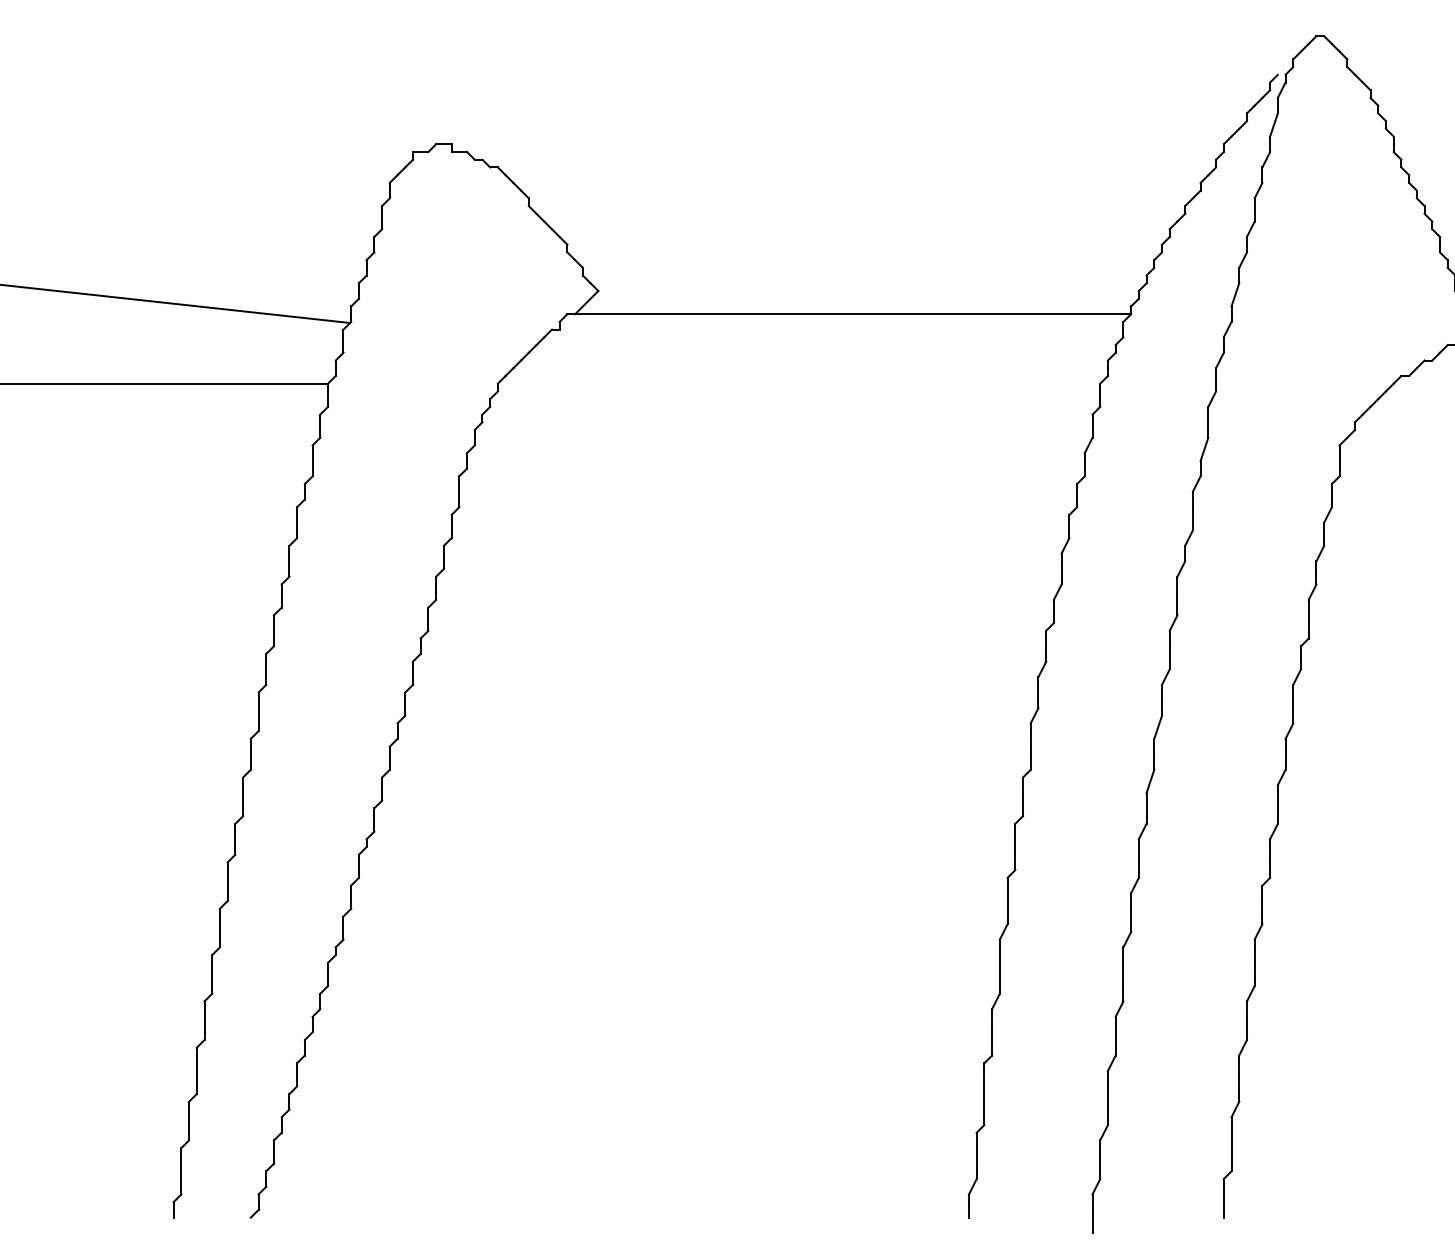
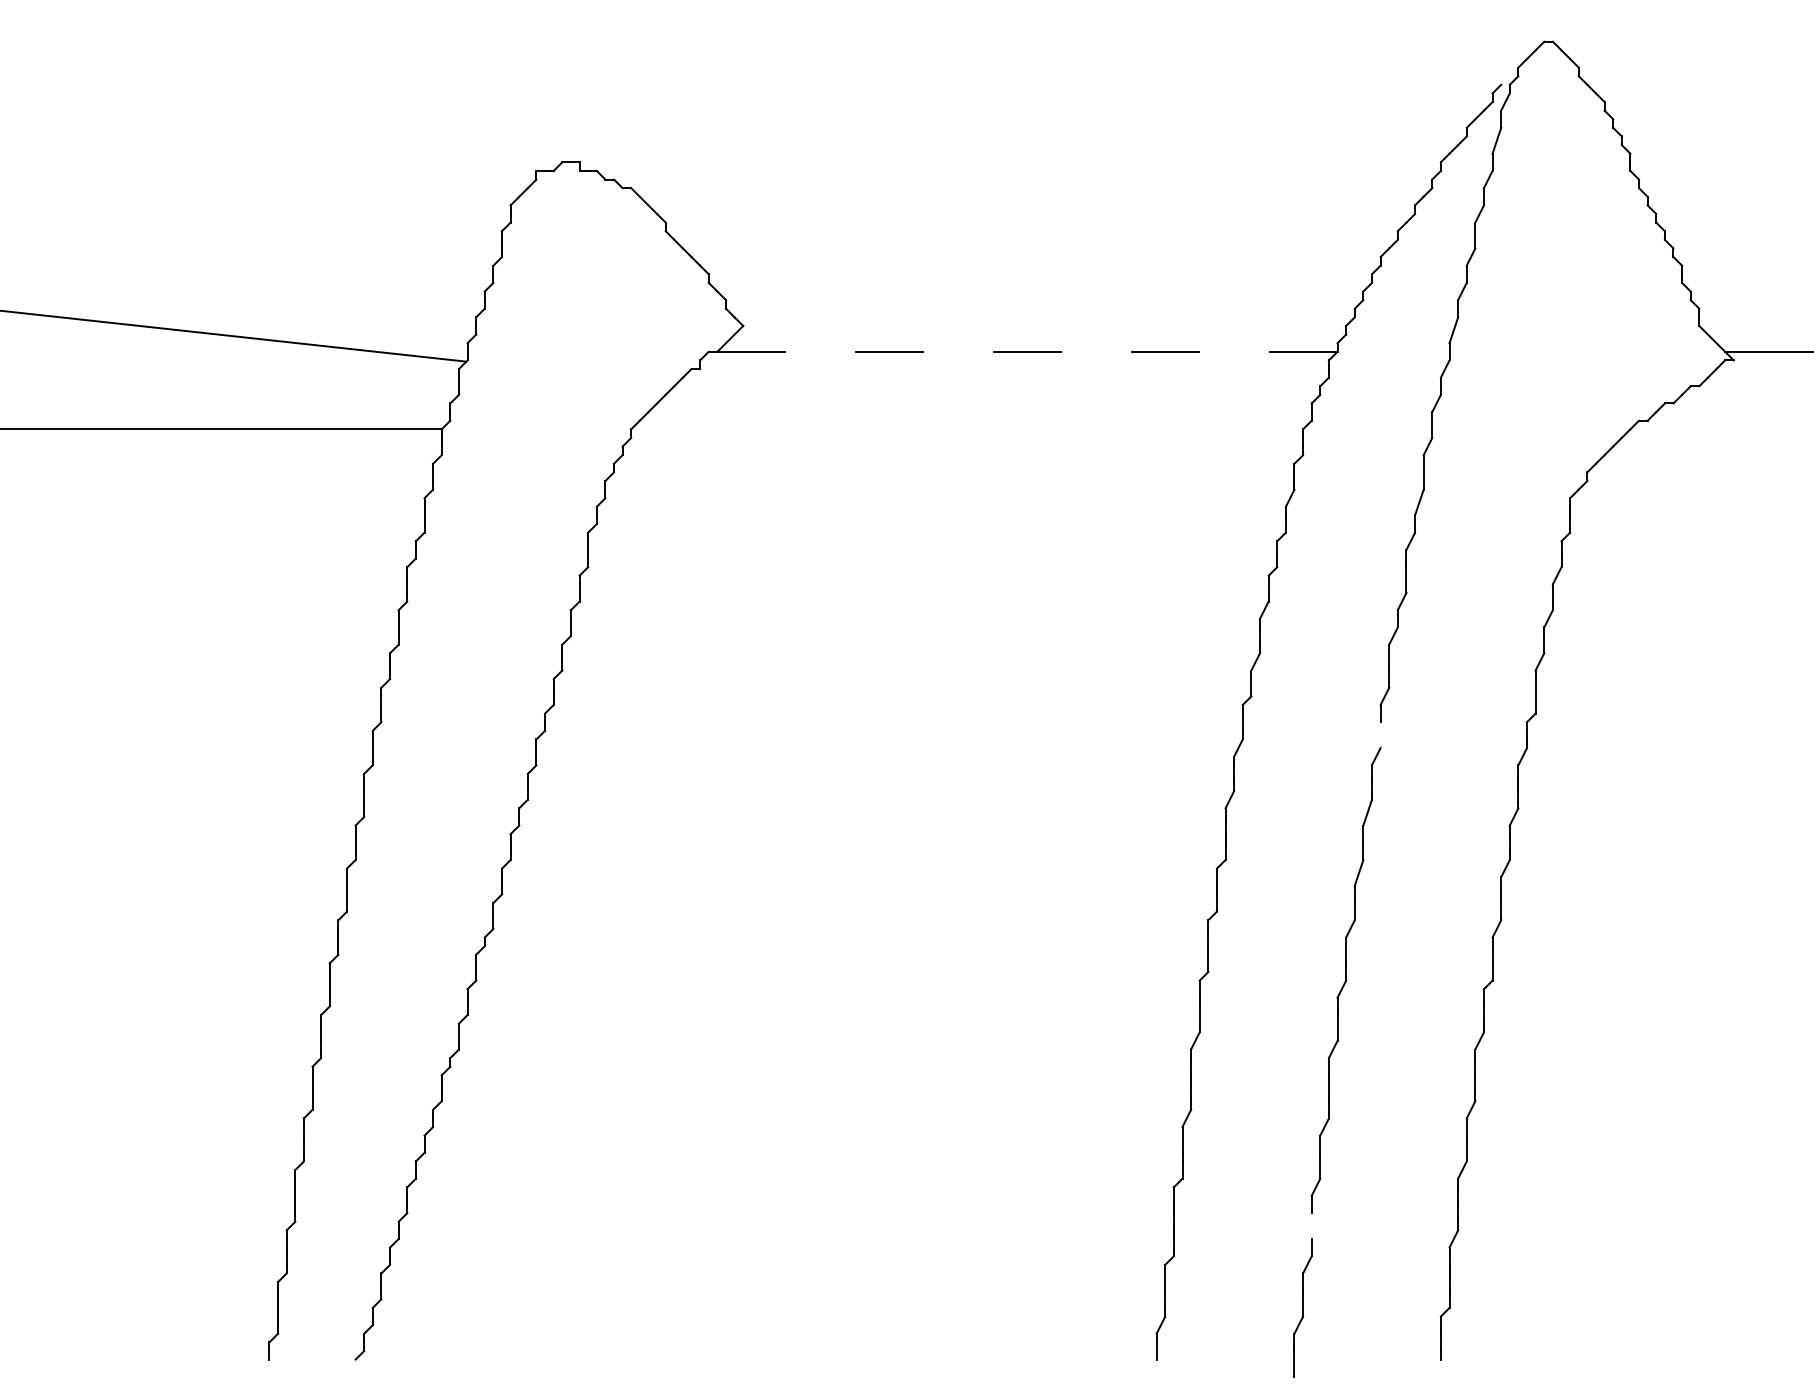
line: (852, 313) -> (1026, 351), solid -> dashed
line: (1169, 658) -> (1380, 735), removed
line: (1107, 1098) -> (1311, 1226), removed

